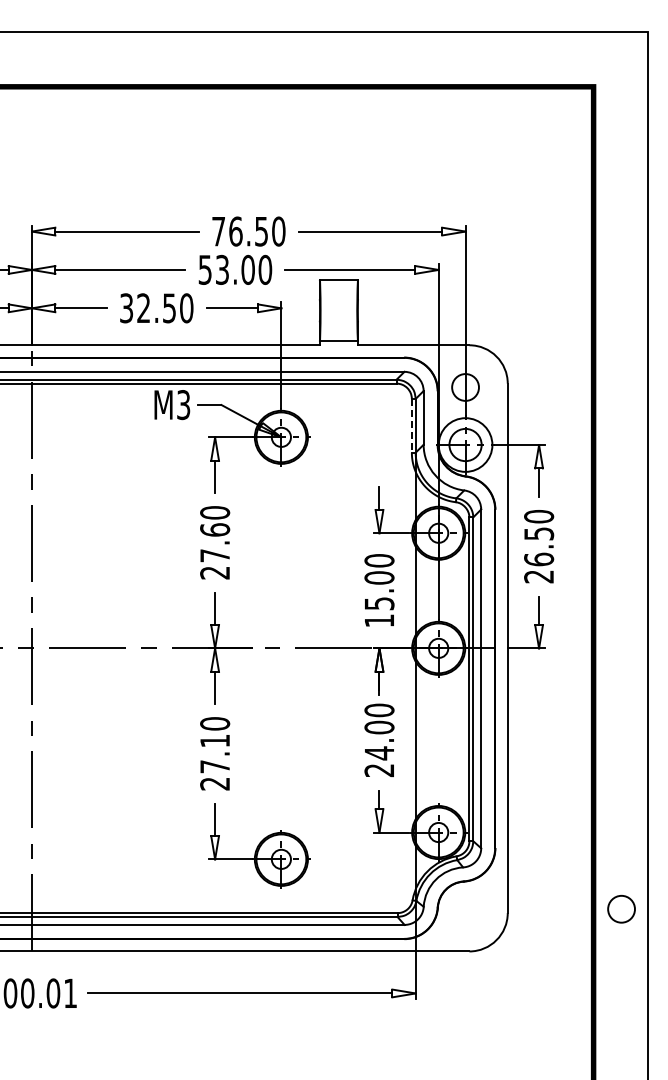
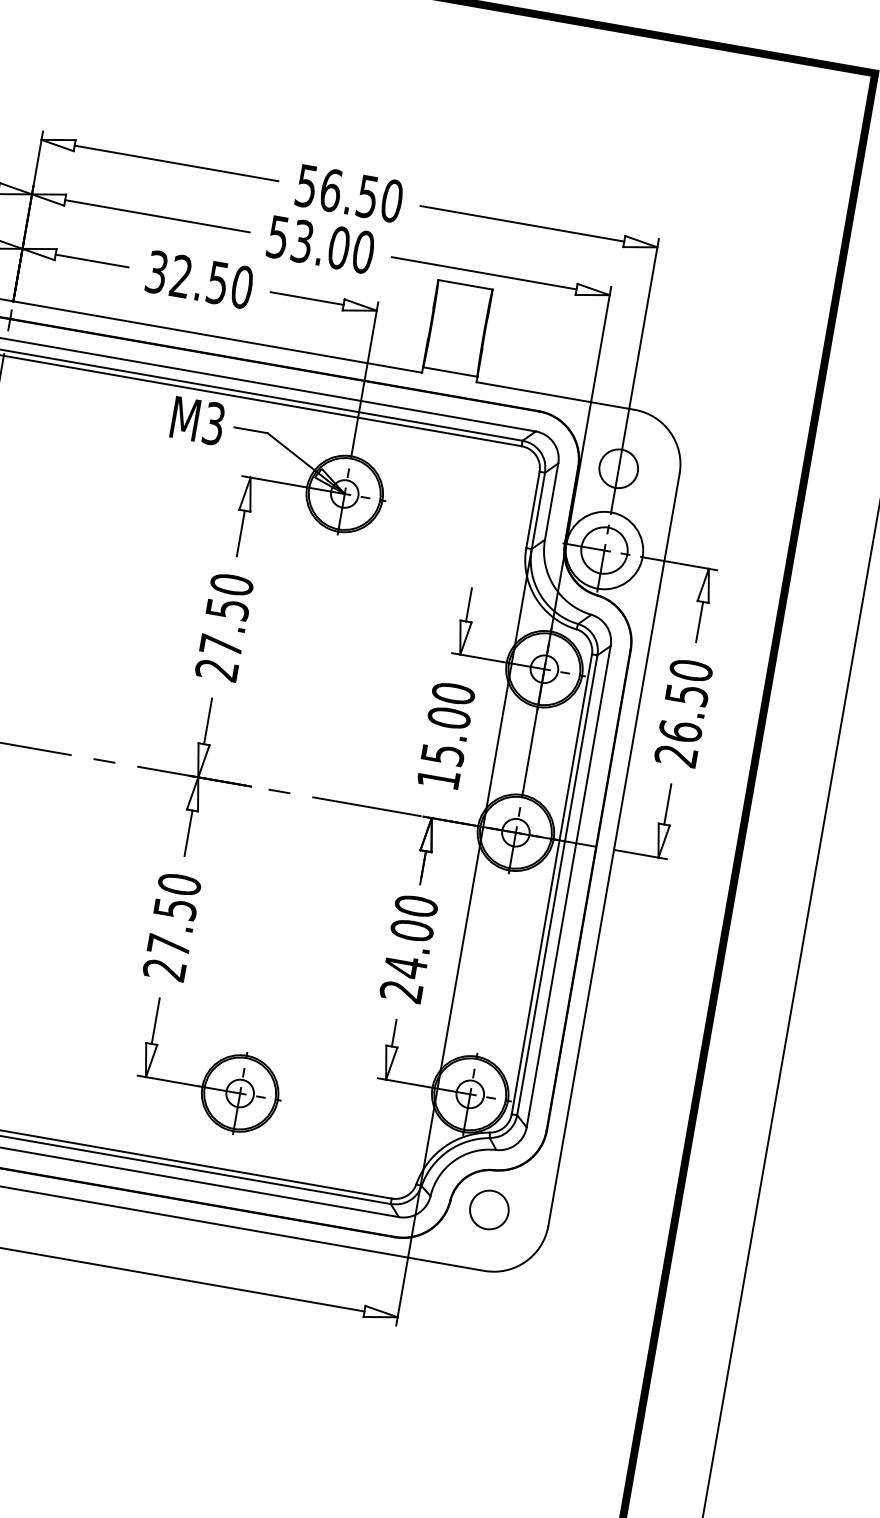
text: (218, 231) -> (306, 185), 76.50 -> 56.50
line: (411, 425) -> (532, 509), dashed -> solid
text: (215, 529) -> (228, 608), 27.60 -> 27.50
text: (215, 740) -> (176, 908), 27.10 -> 27.50
circle: (621, 909) -> (489, 1210), moved

